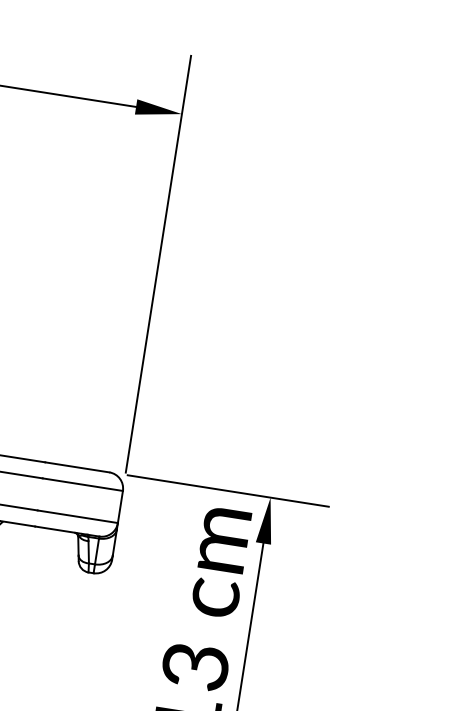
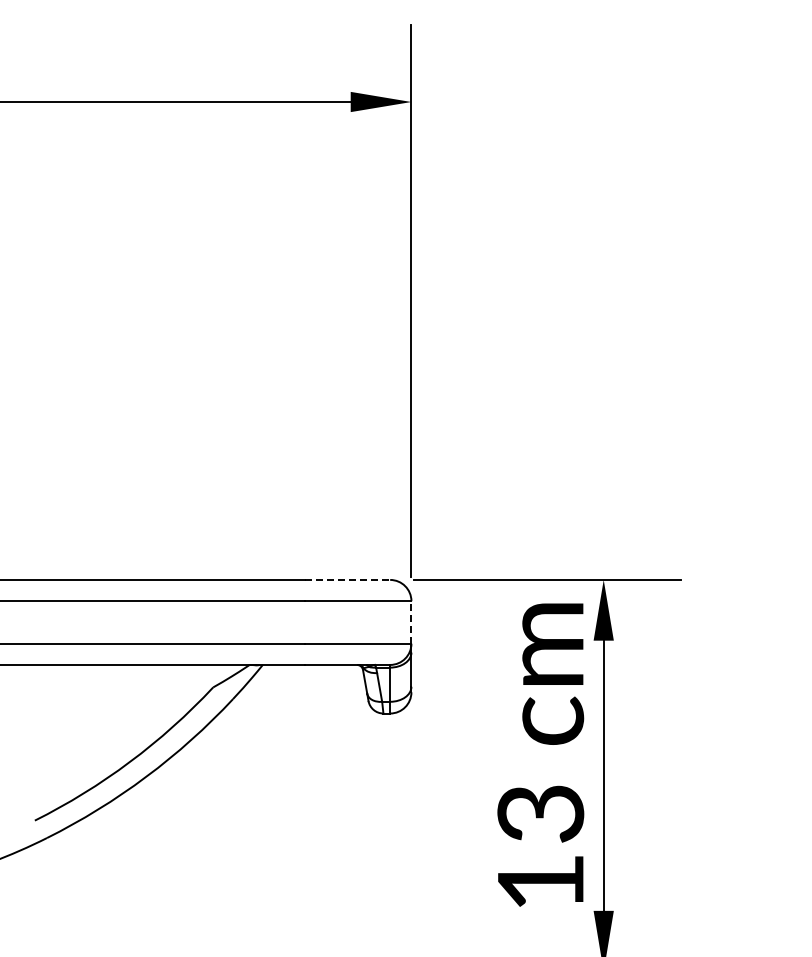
line: (77, 467) -> (347, 579), solid -> dashed
line: (120, 506) -> (411, 621), solid -> dashed

